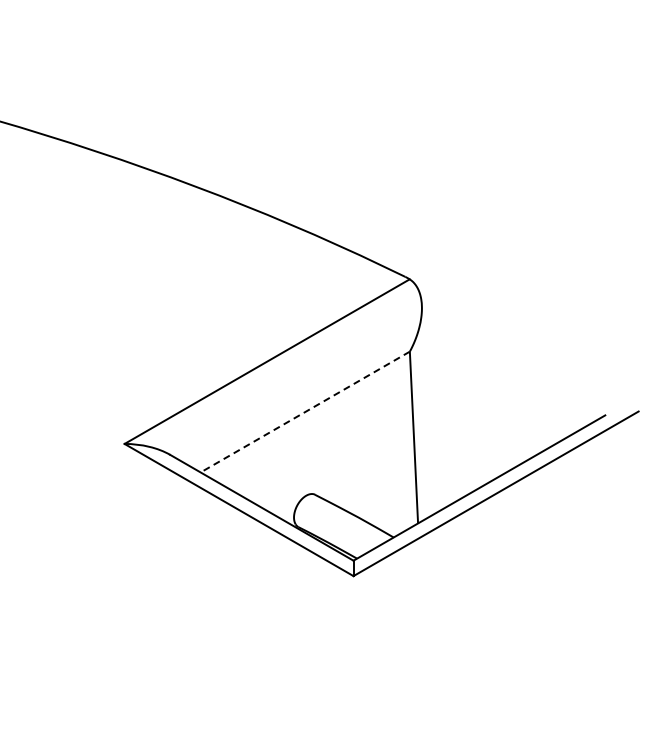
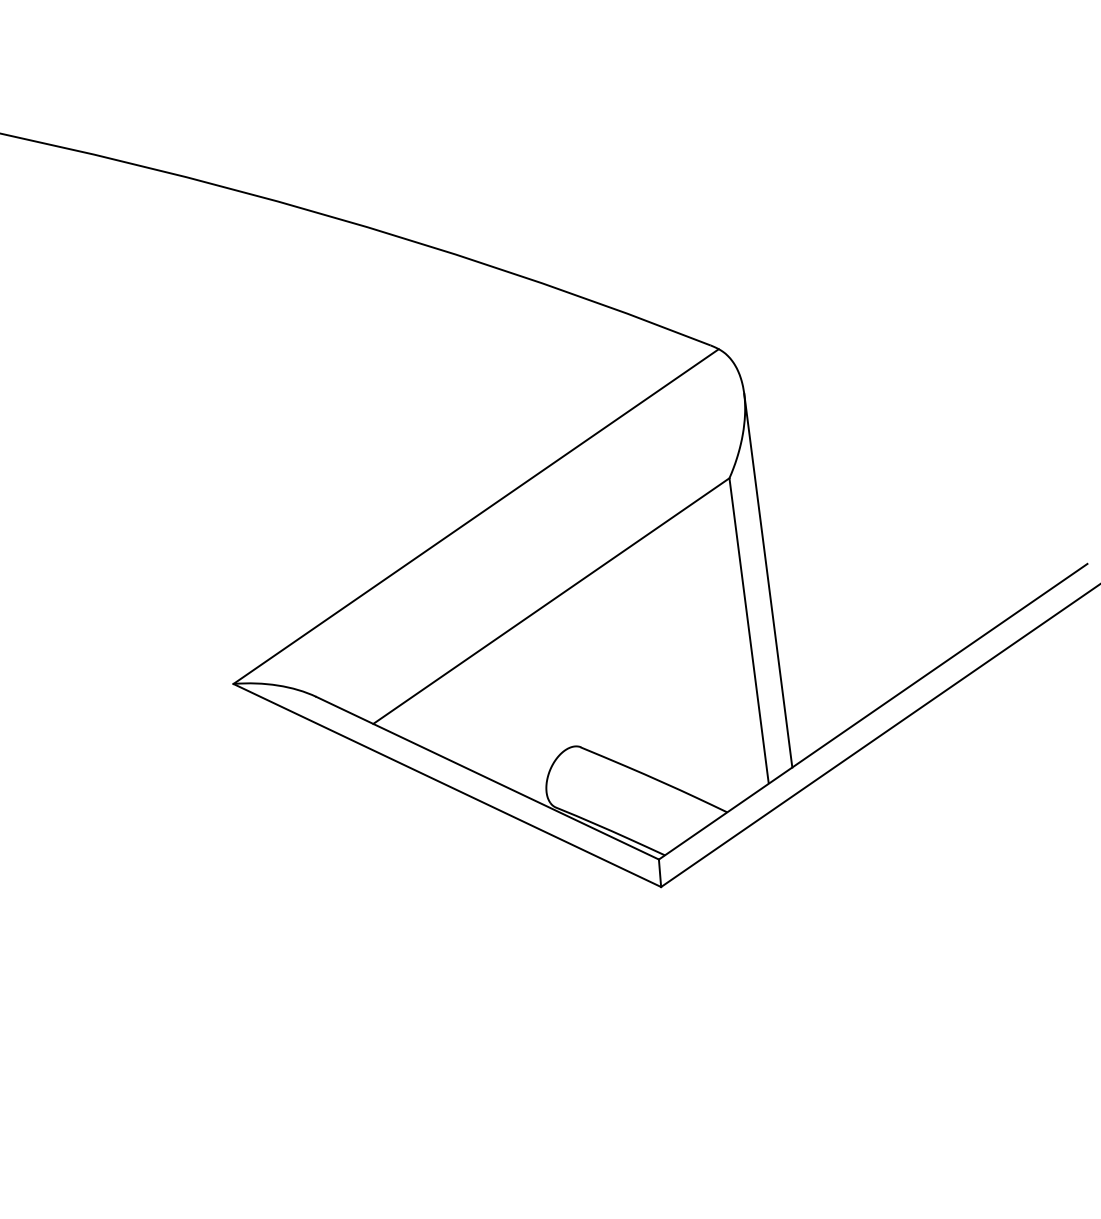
line: (426, 410) -> (767, 580), added
line: (305, 412) -> (551, 601), dashed -> solid

